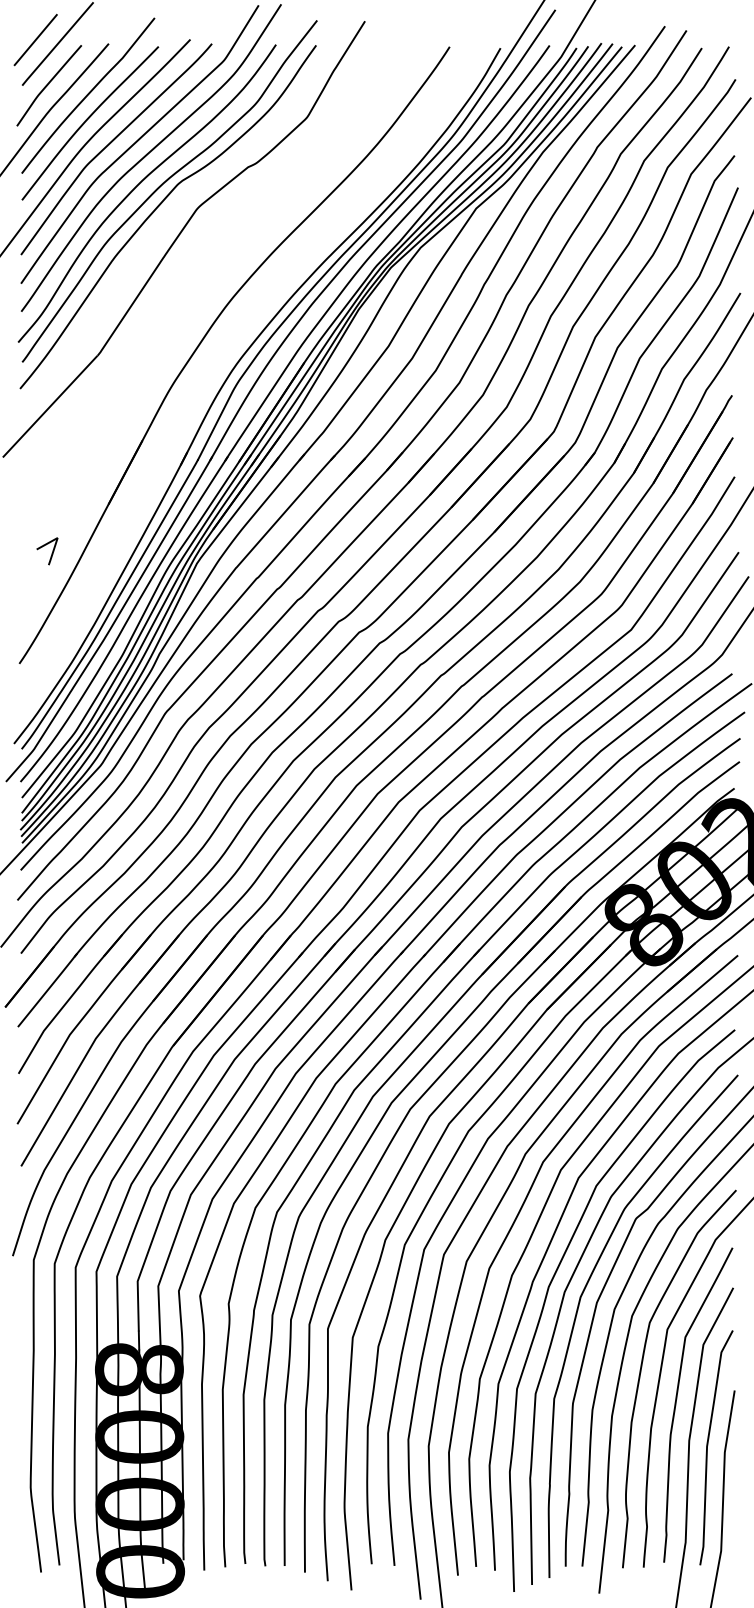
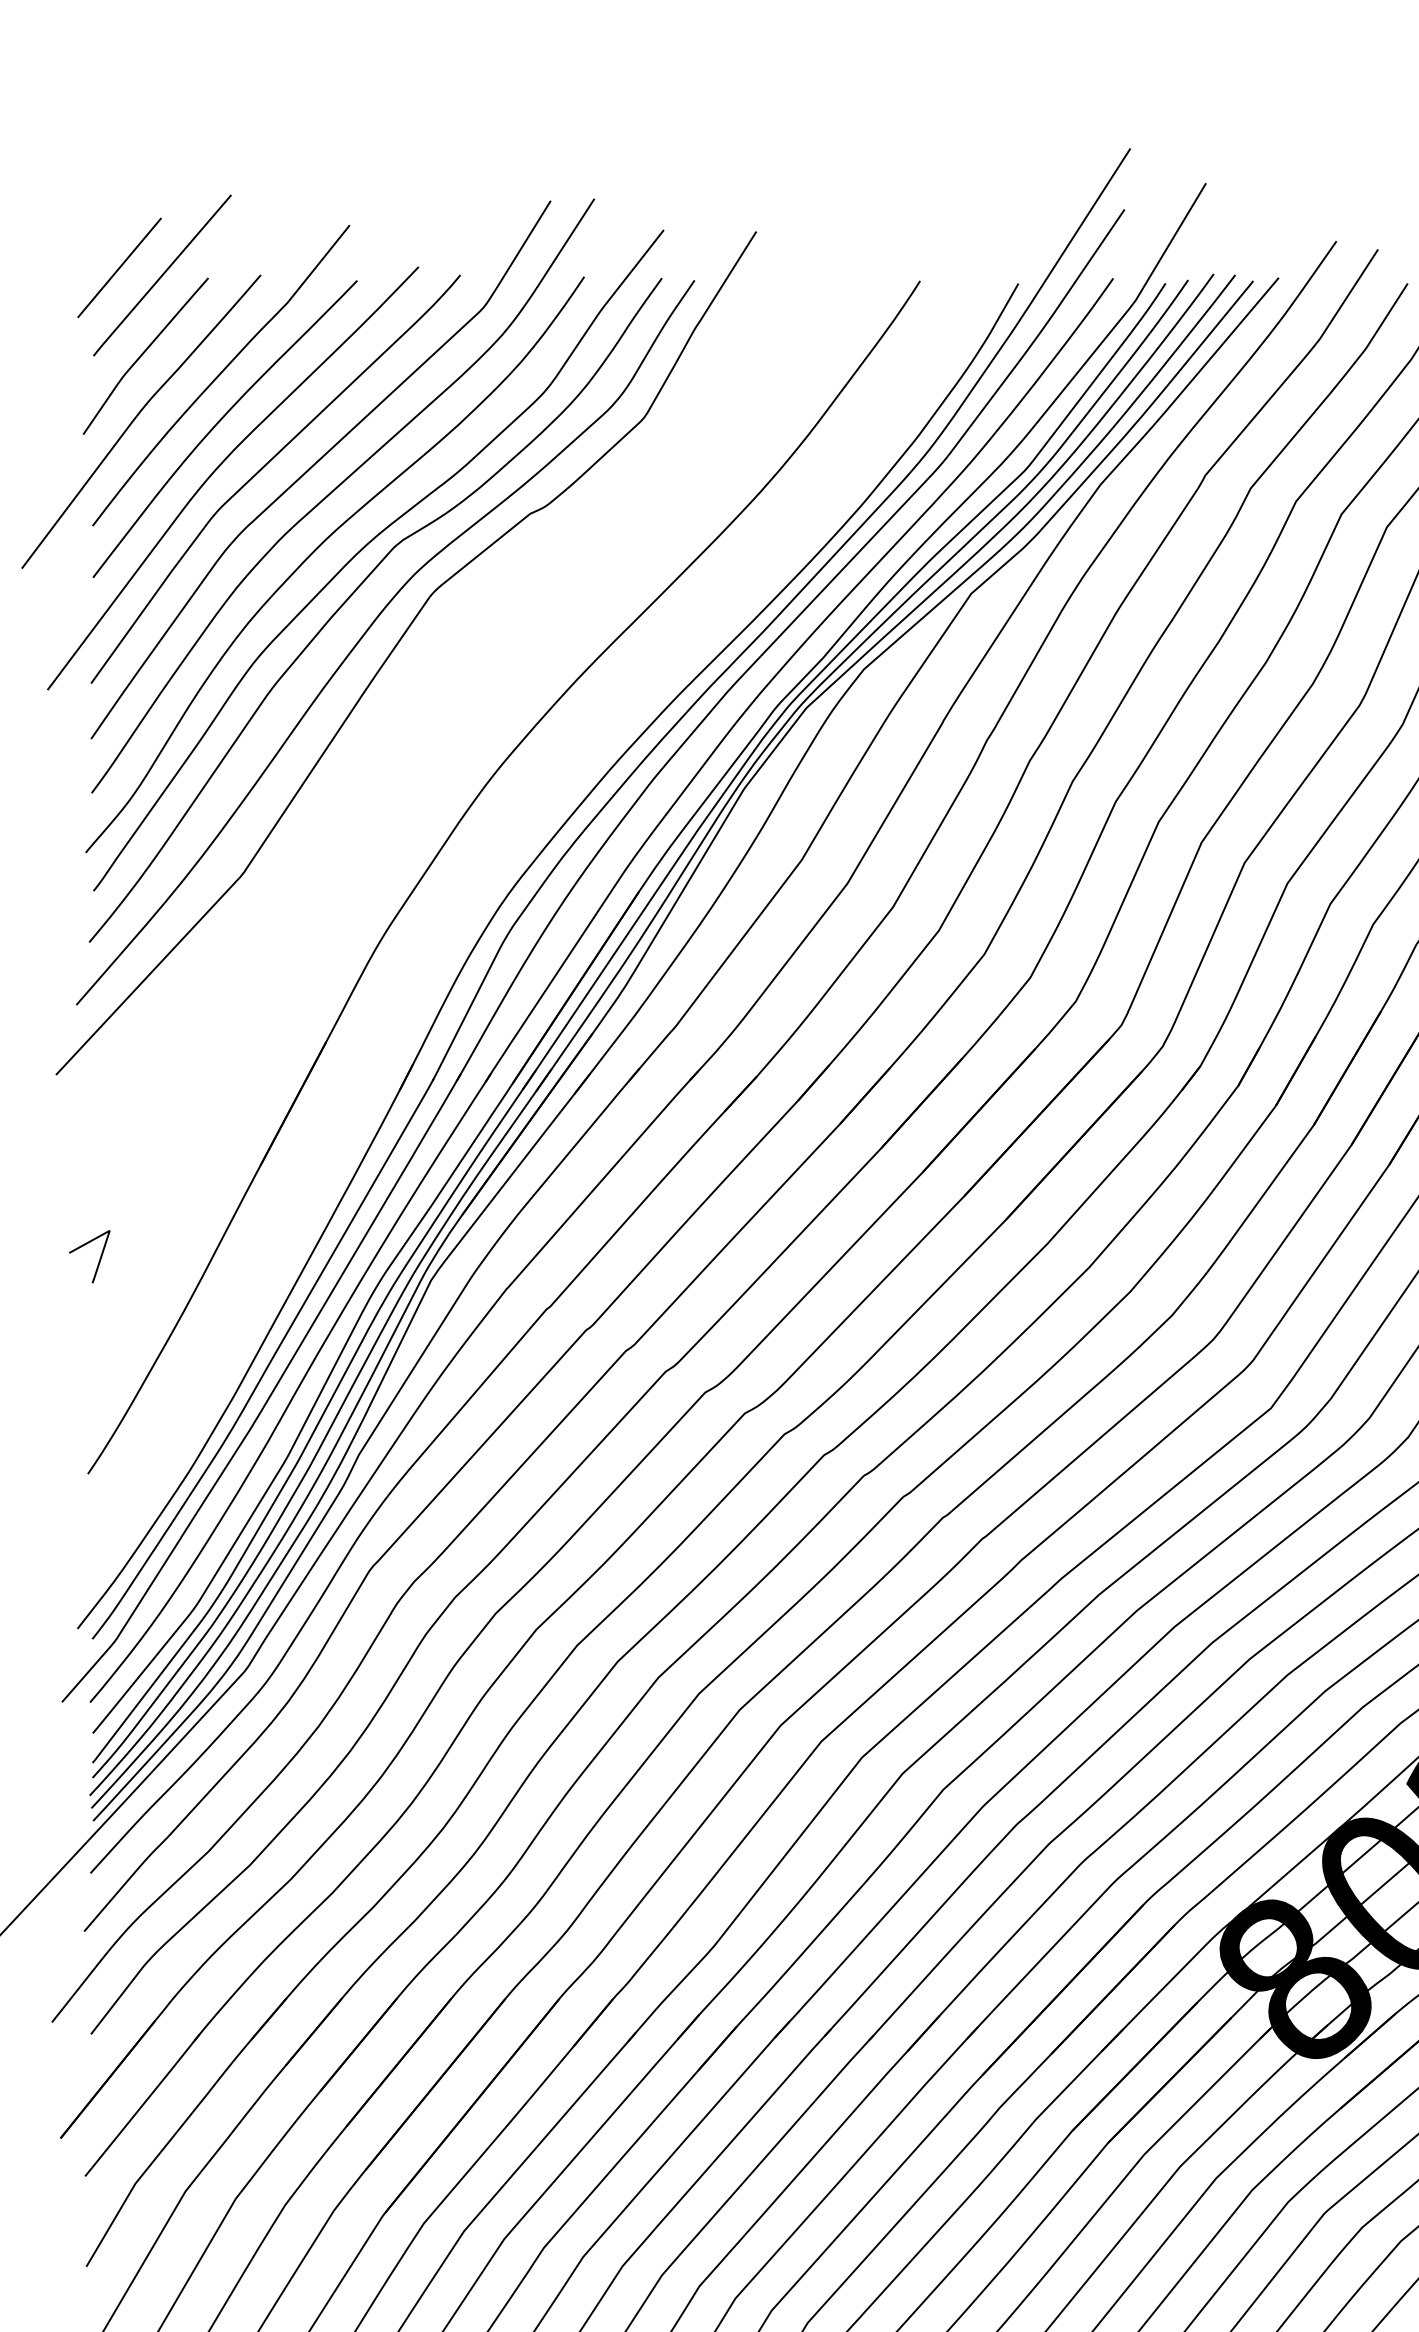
curve: (165, 227) -> (370, 630), added
line: (51, 553) -> (97, 1260), moved

